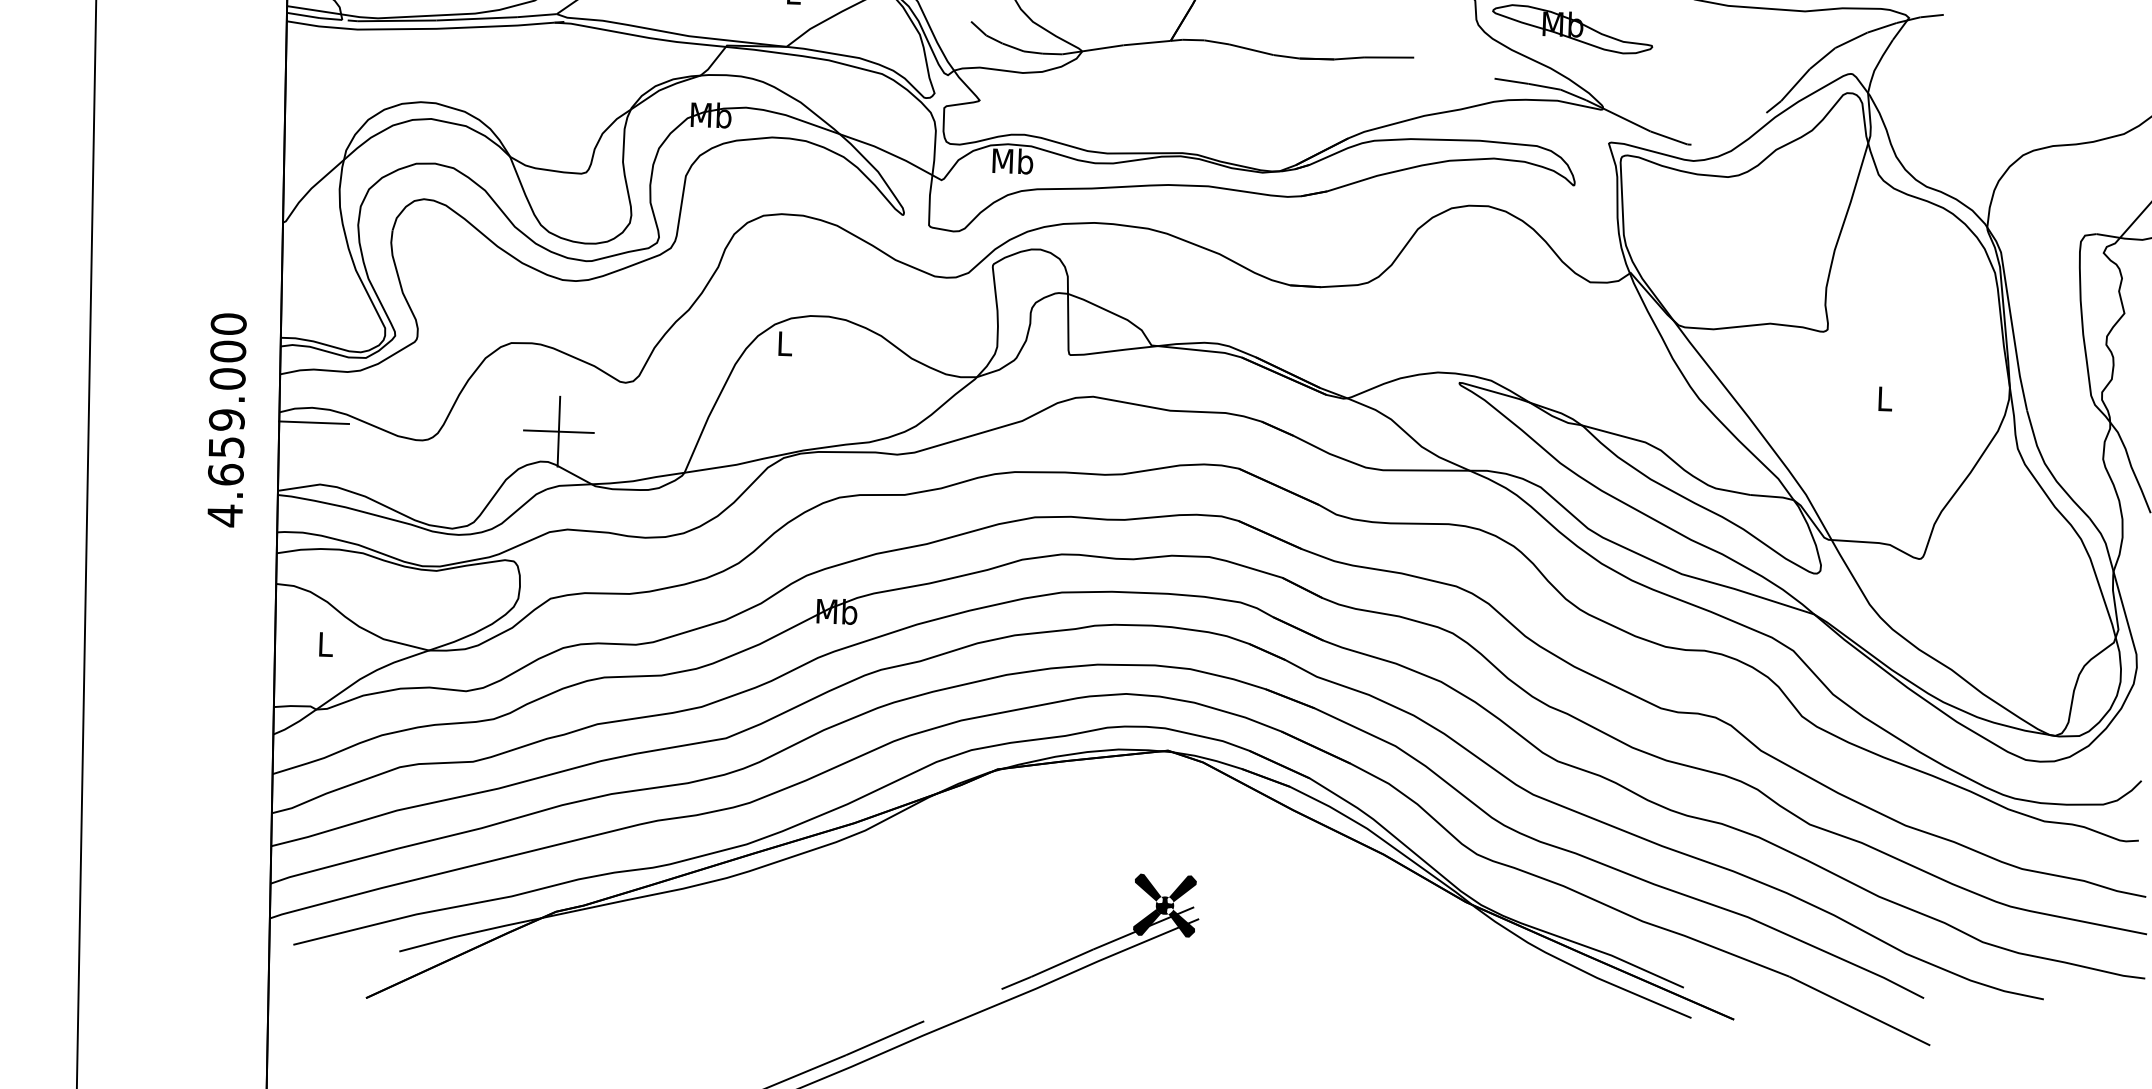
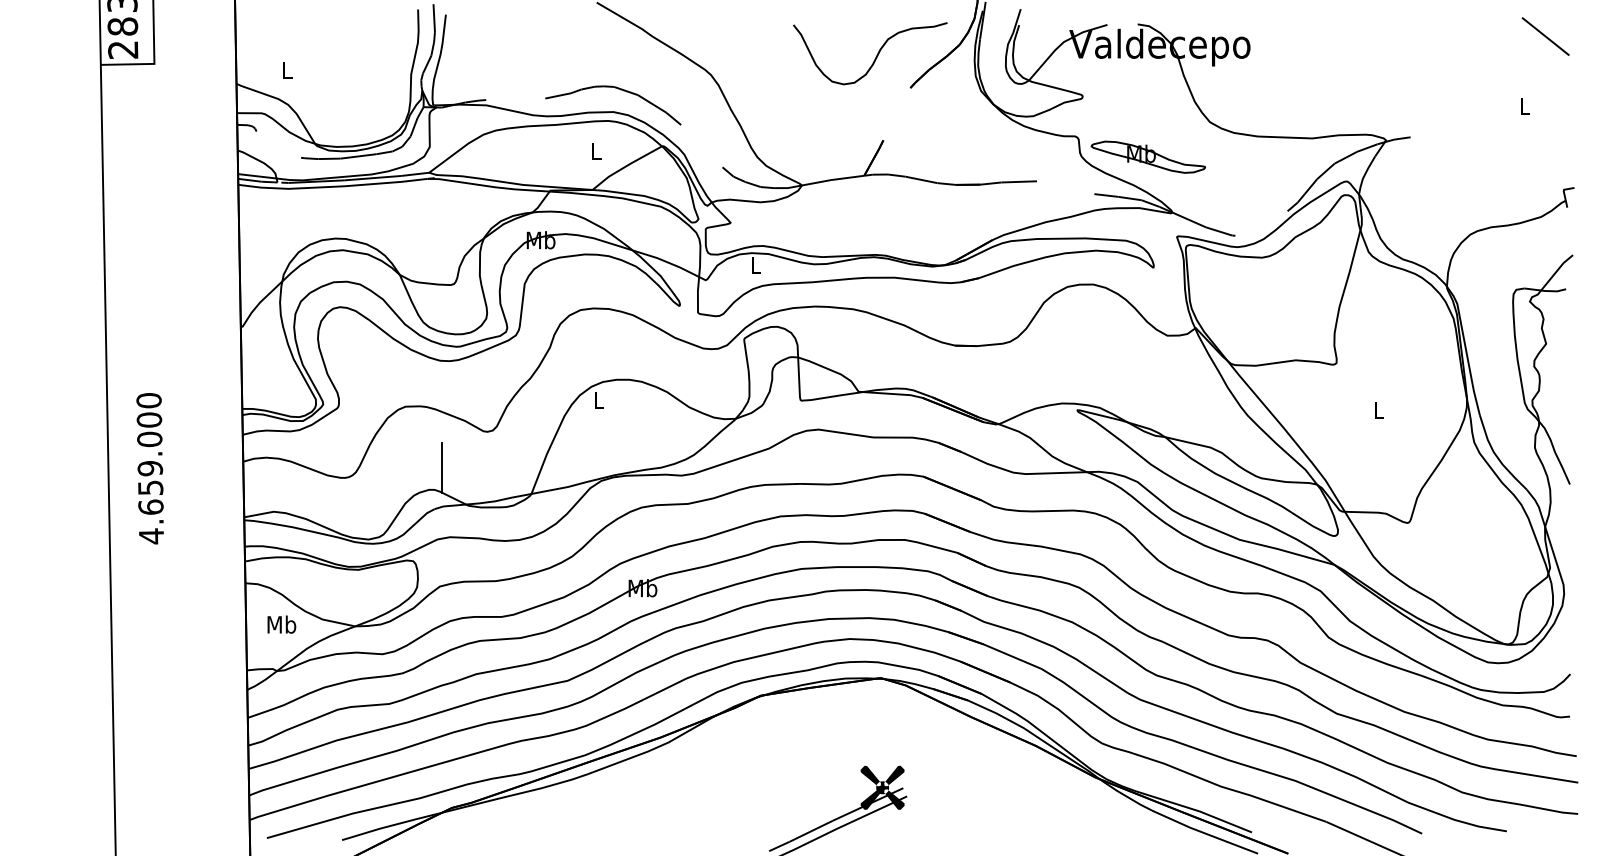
text: (1012, 160) -> (755, 264), Mb -> L
text: (225, 419) -> (149, 468), moved
line: (313, 423) -> (267, 468), removed
line: (558, 432) -> (441, 468), removed
text: (325, 644) -> (281, 624), L -> Mb

